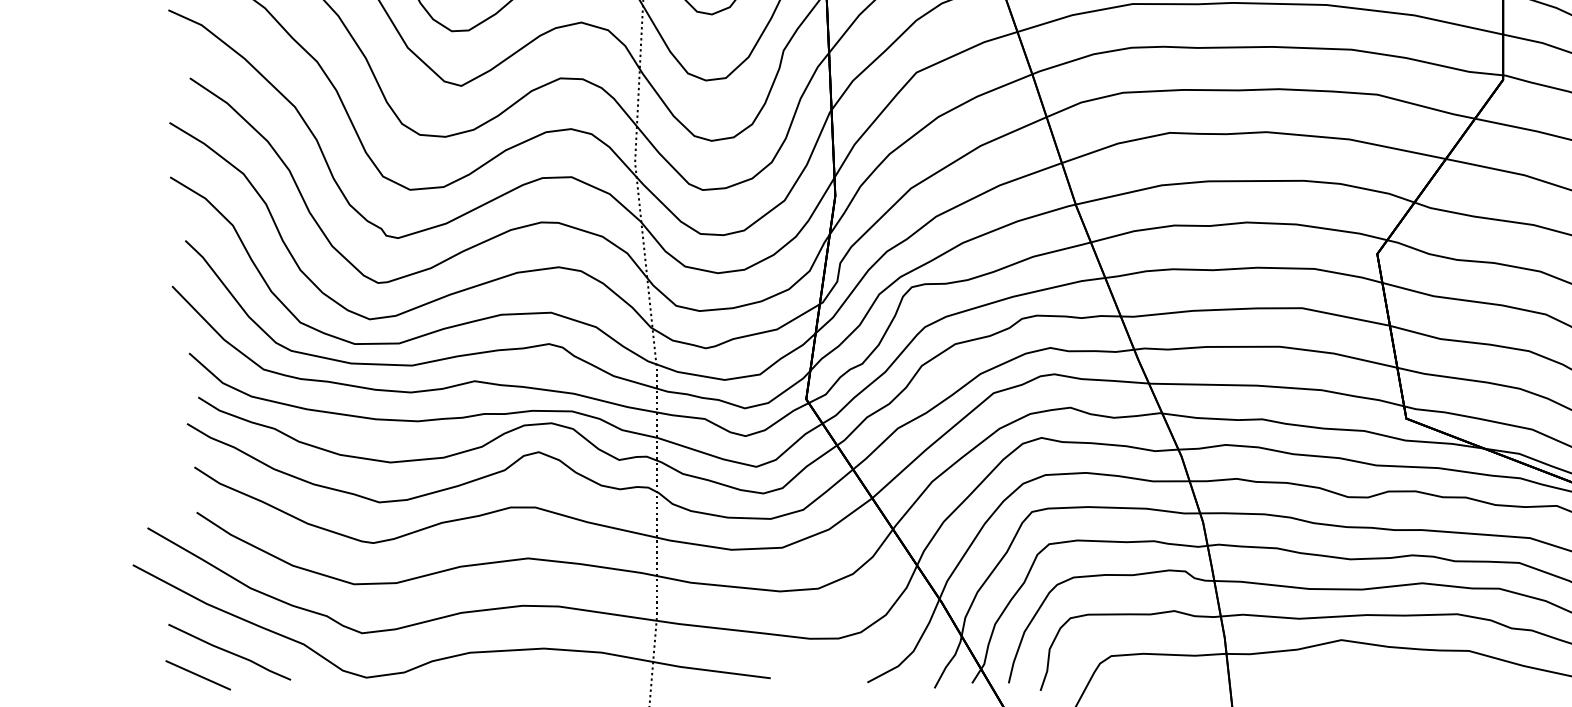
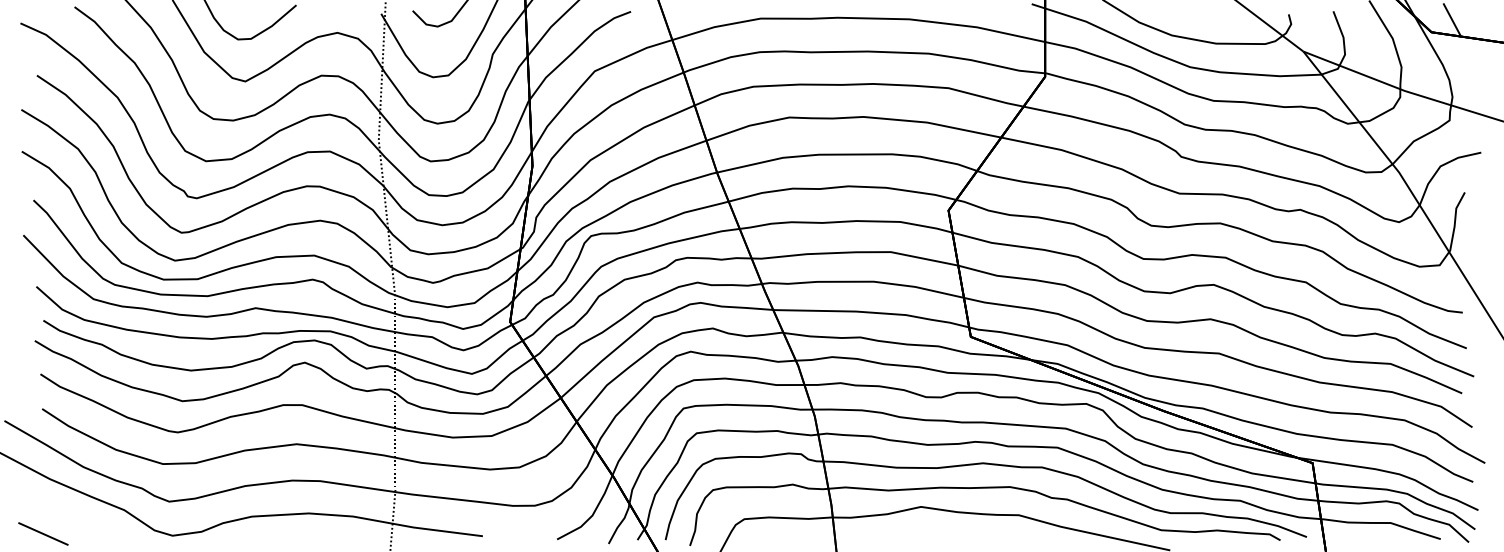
line: (229, 652) -> (67, 516), removed

